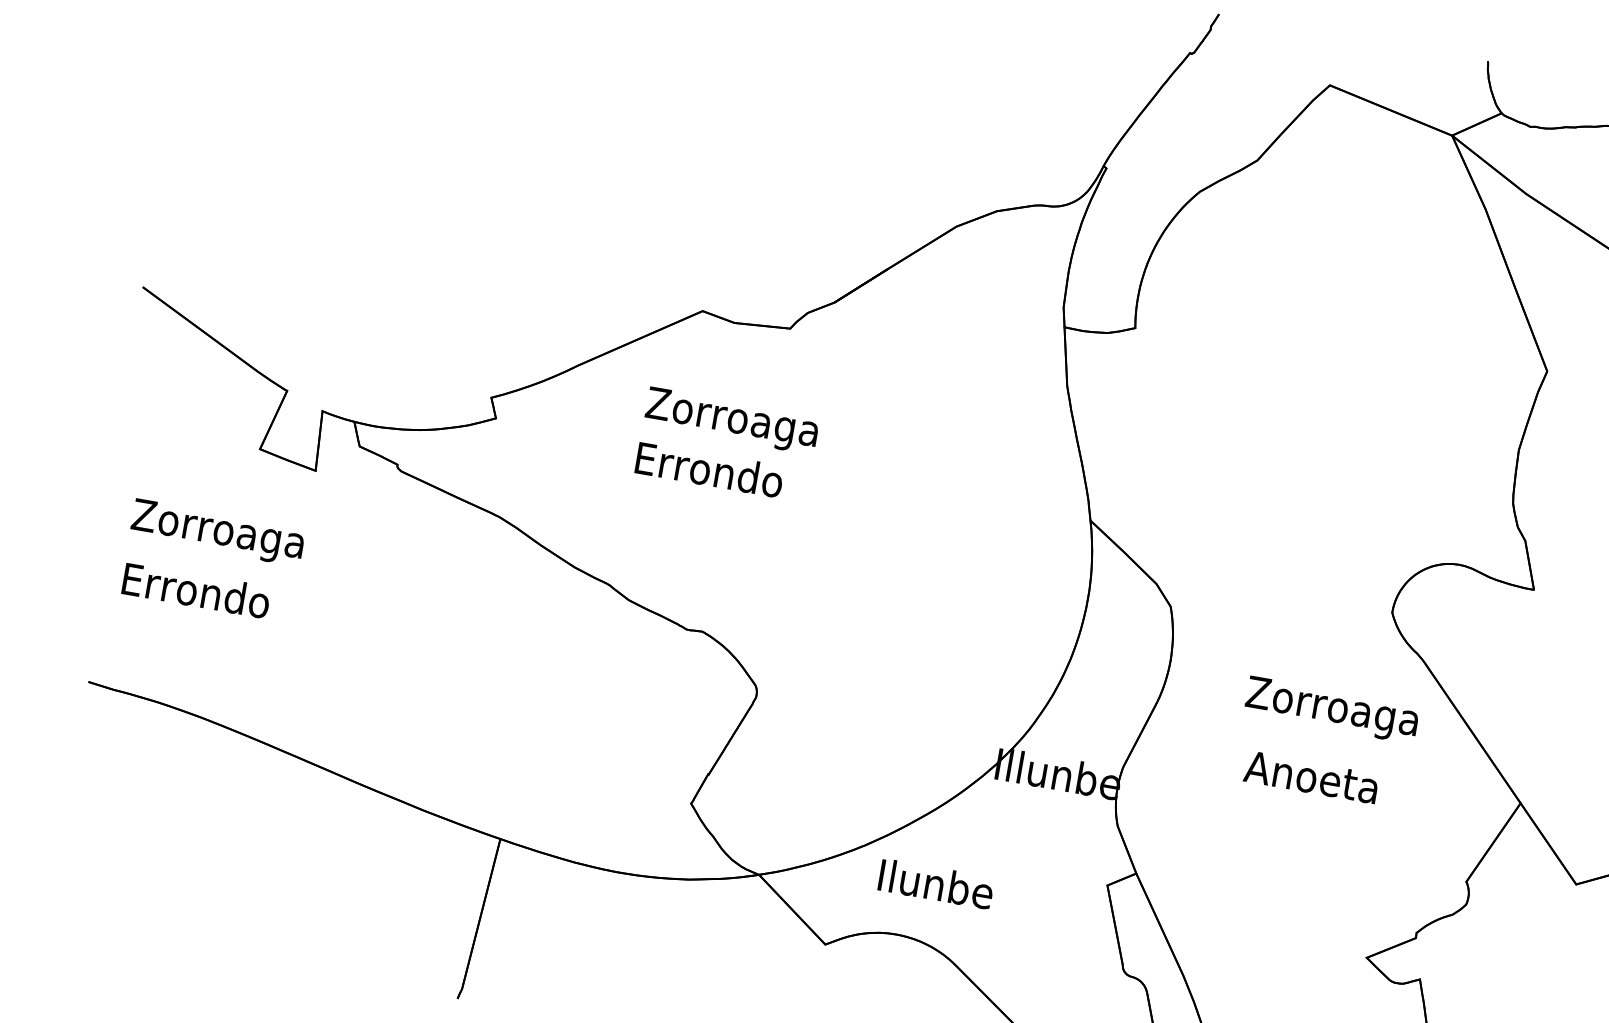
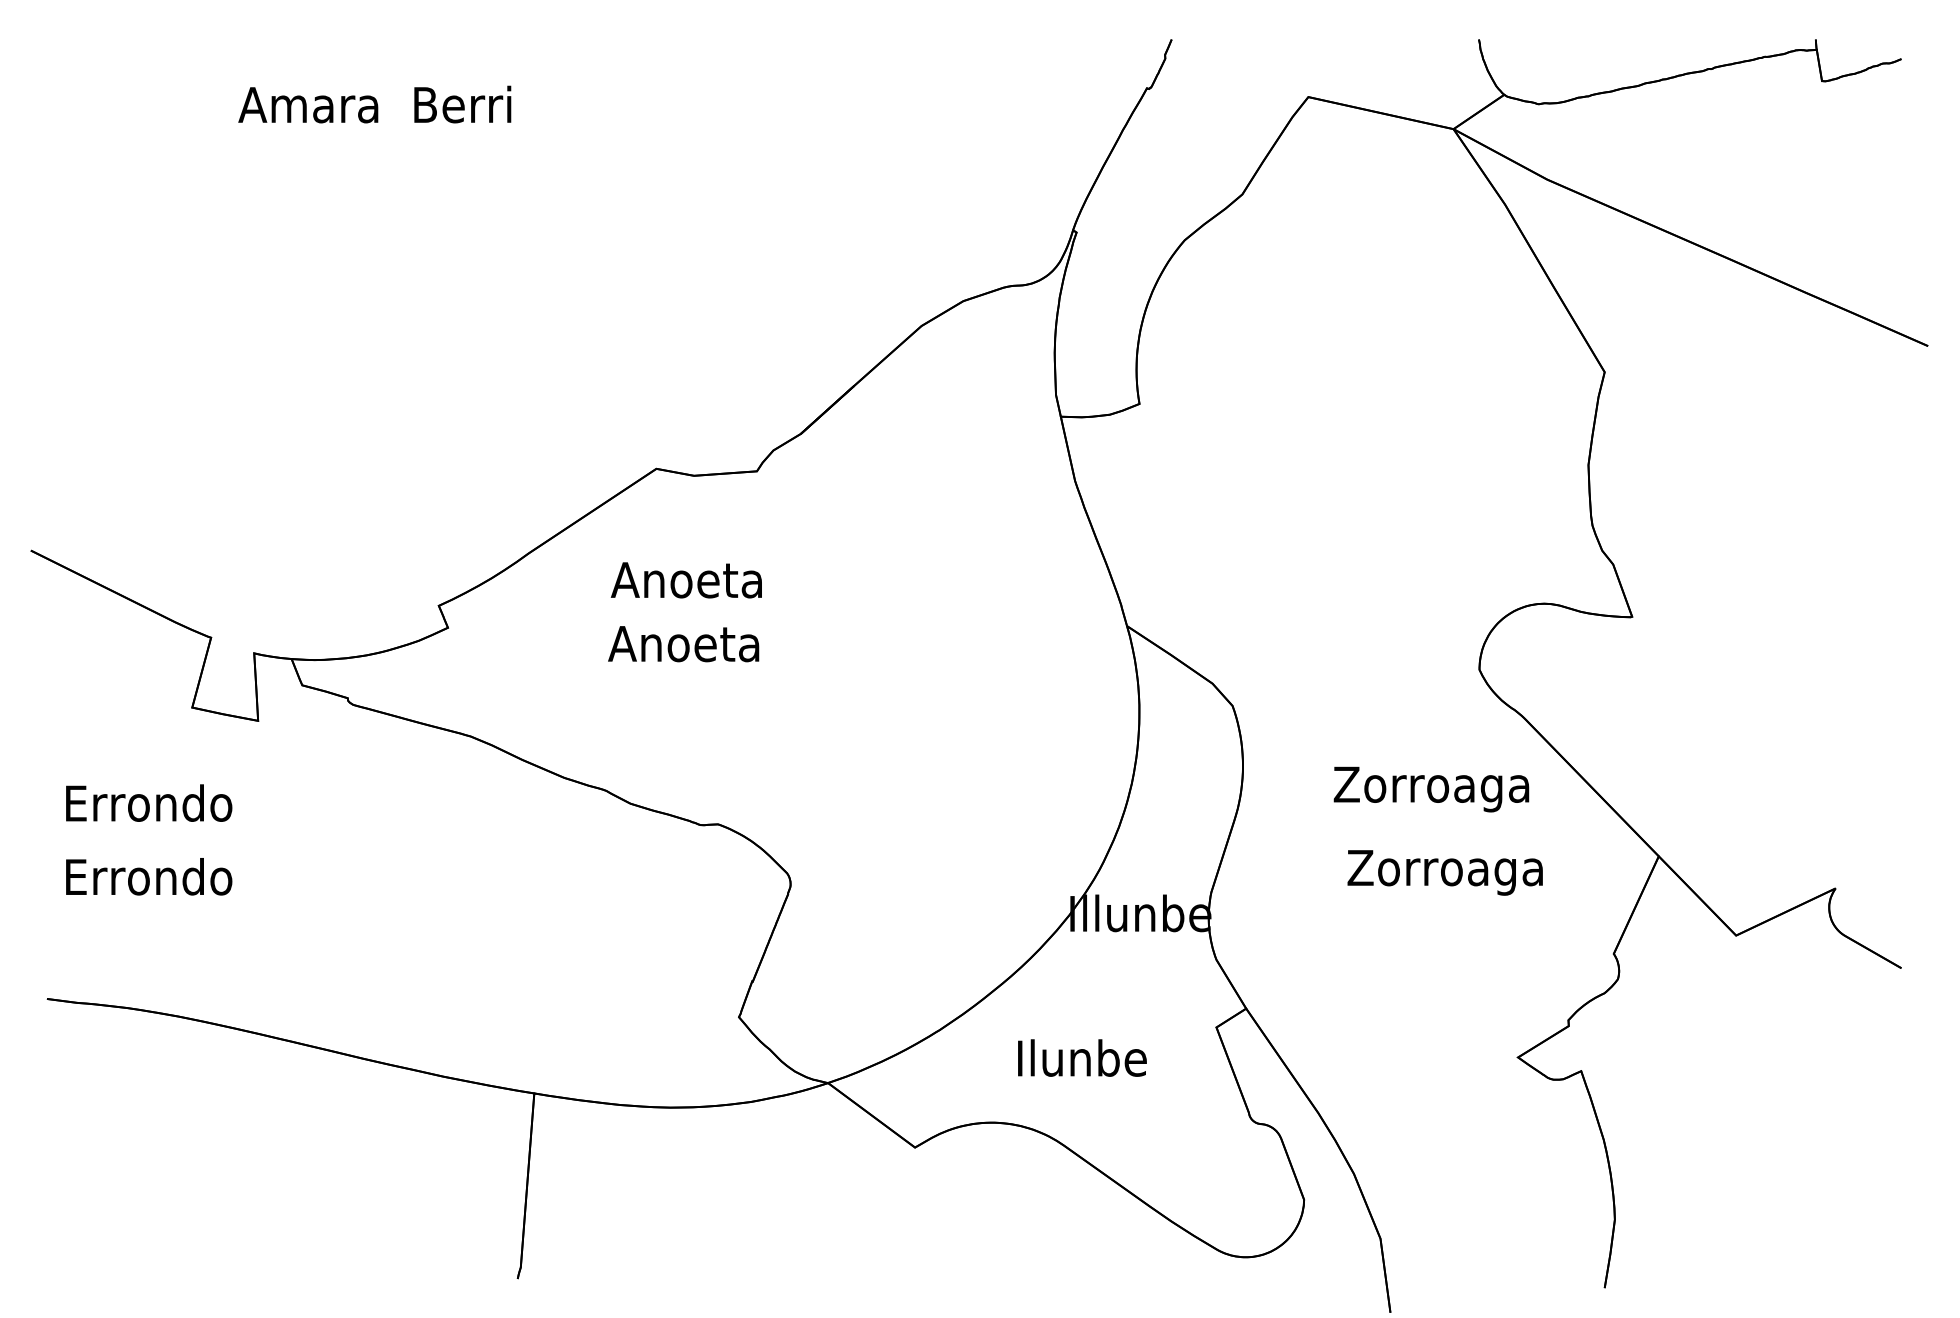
text: (730, 420) -> (708, 584), Zorroaga -> Anoeta
text: (708, 469) -> (693, 643), Errondo -> Anoeta
text: (216, 531) -> (160, 807), Zorroaga -> Errondo
text: (1330, 784) -> (1444, 872), Anoeta -> Zorroaga
text: (936, 883) -> (1082, 1057), moved

